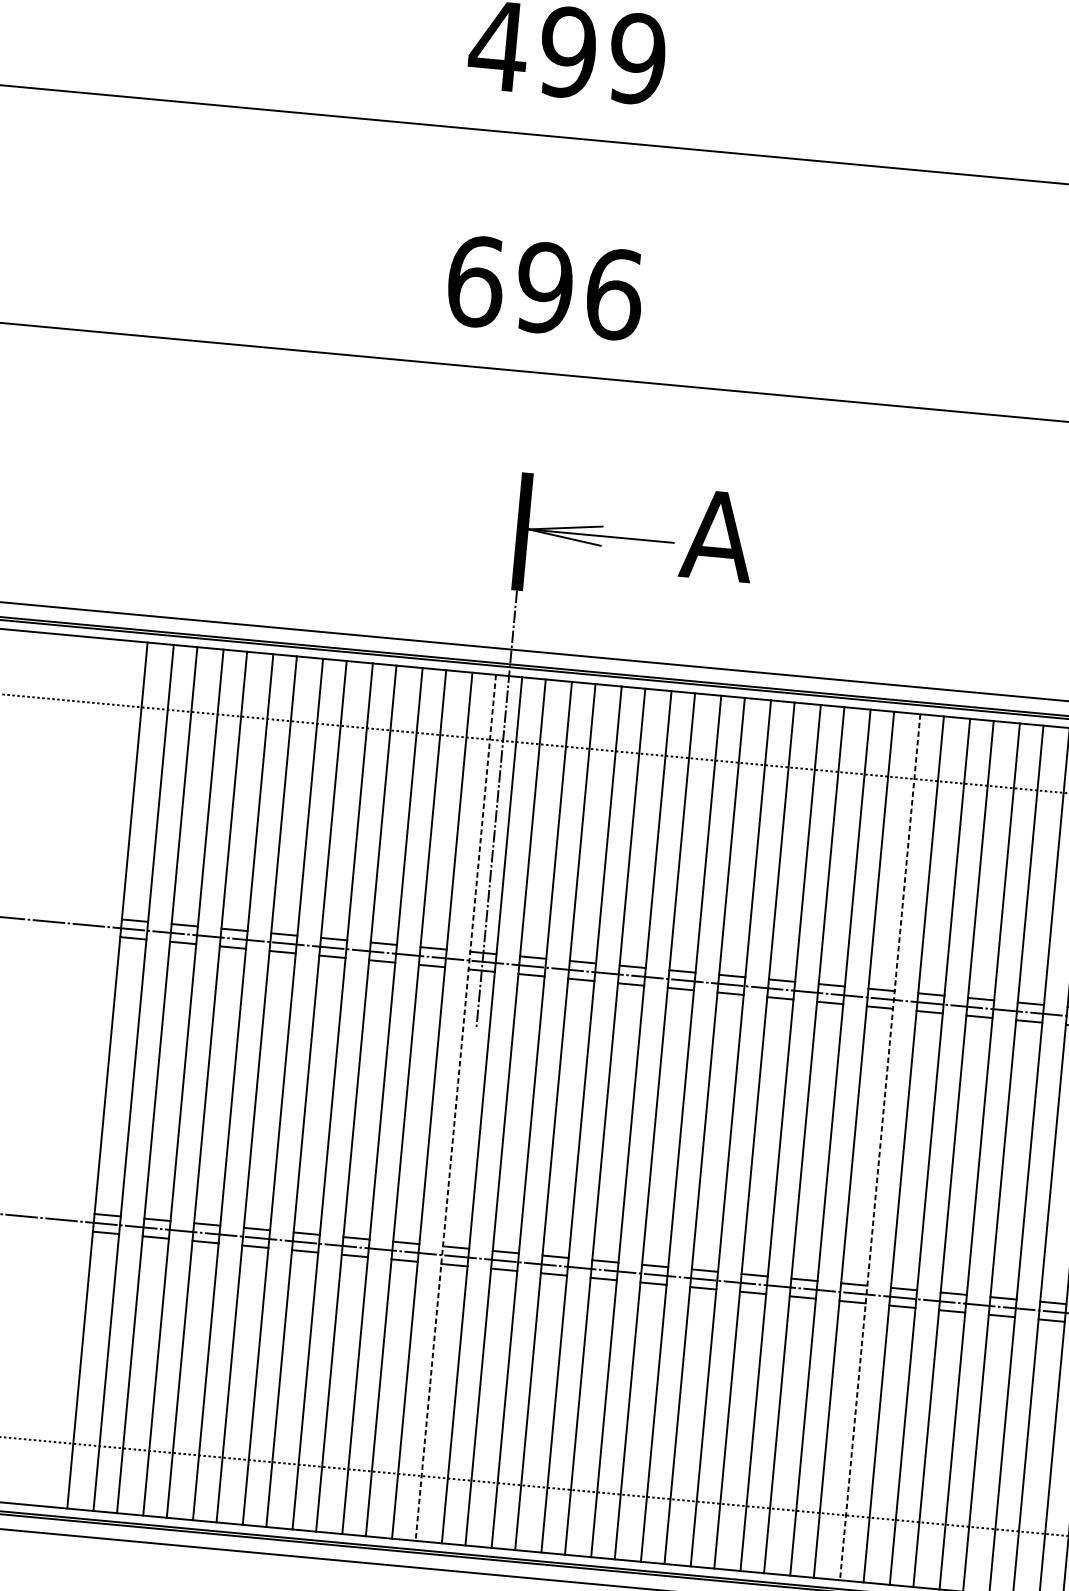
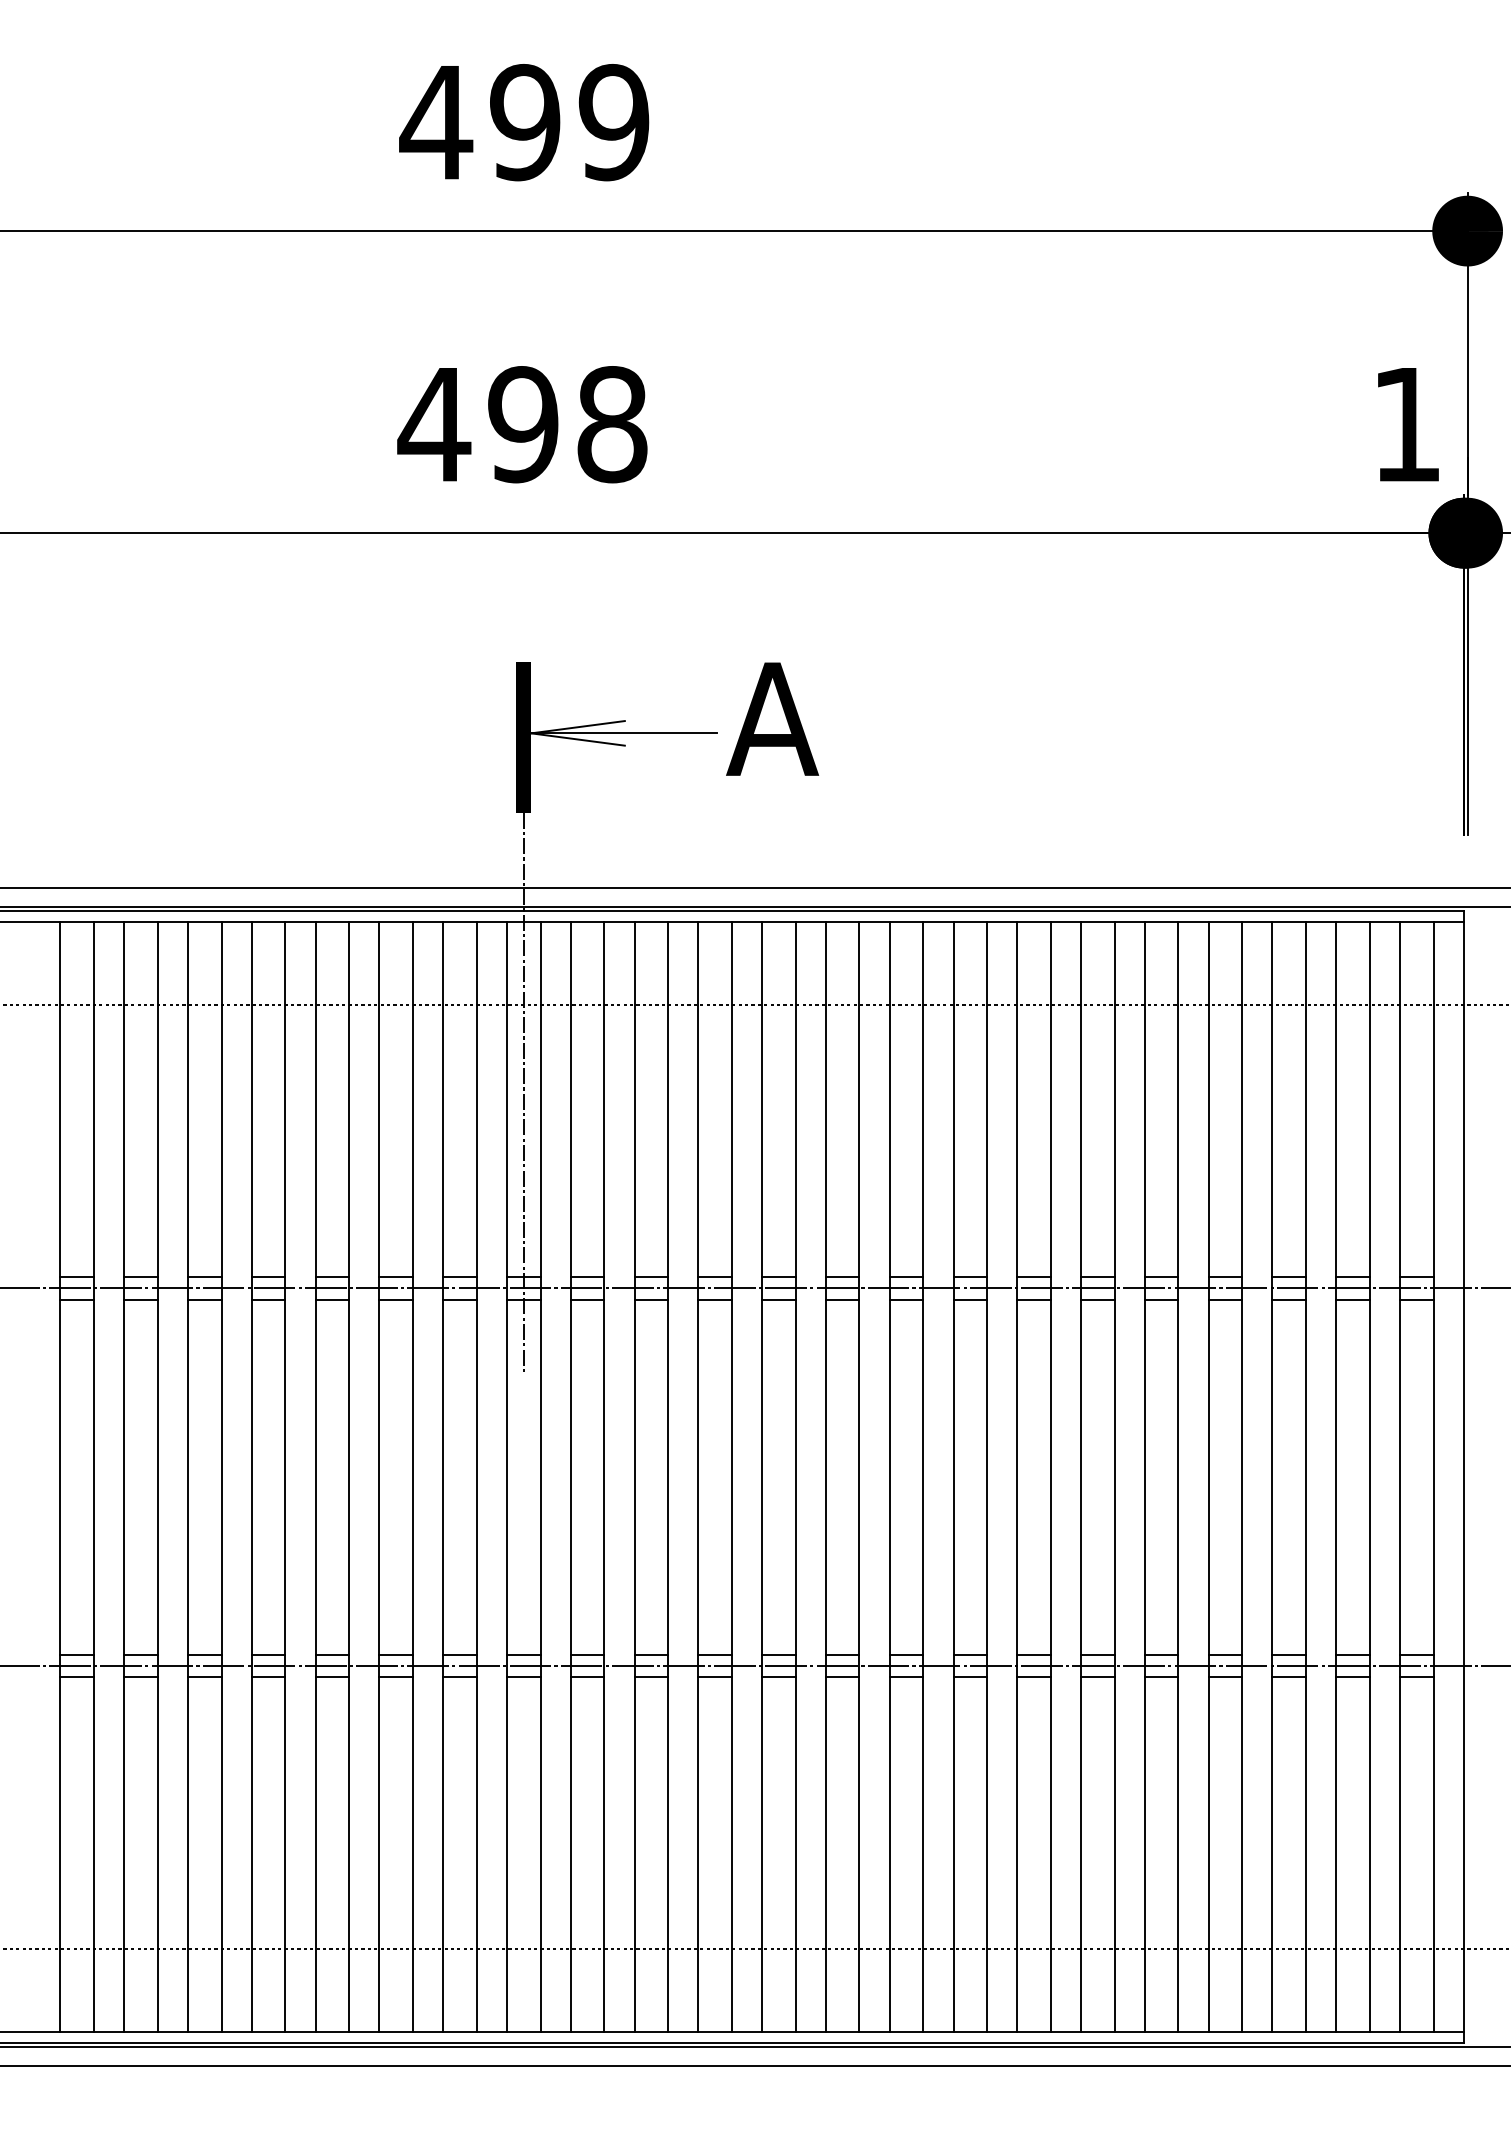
text: (544, 287) -> (522, 424), 696 -> 498
line: (455, 1108) -> (506, 1477), dashed -> solid
line: (879, 1147) -> (1050, 1477), dashed -> solid

